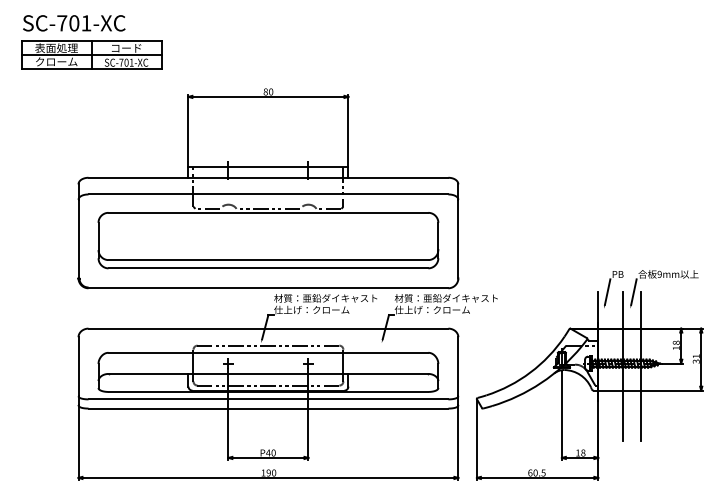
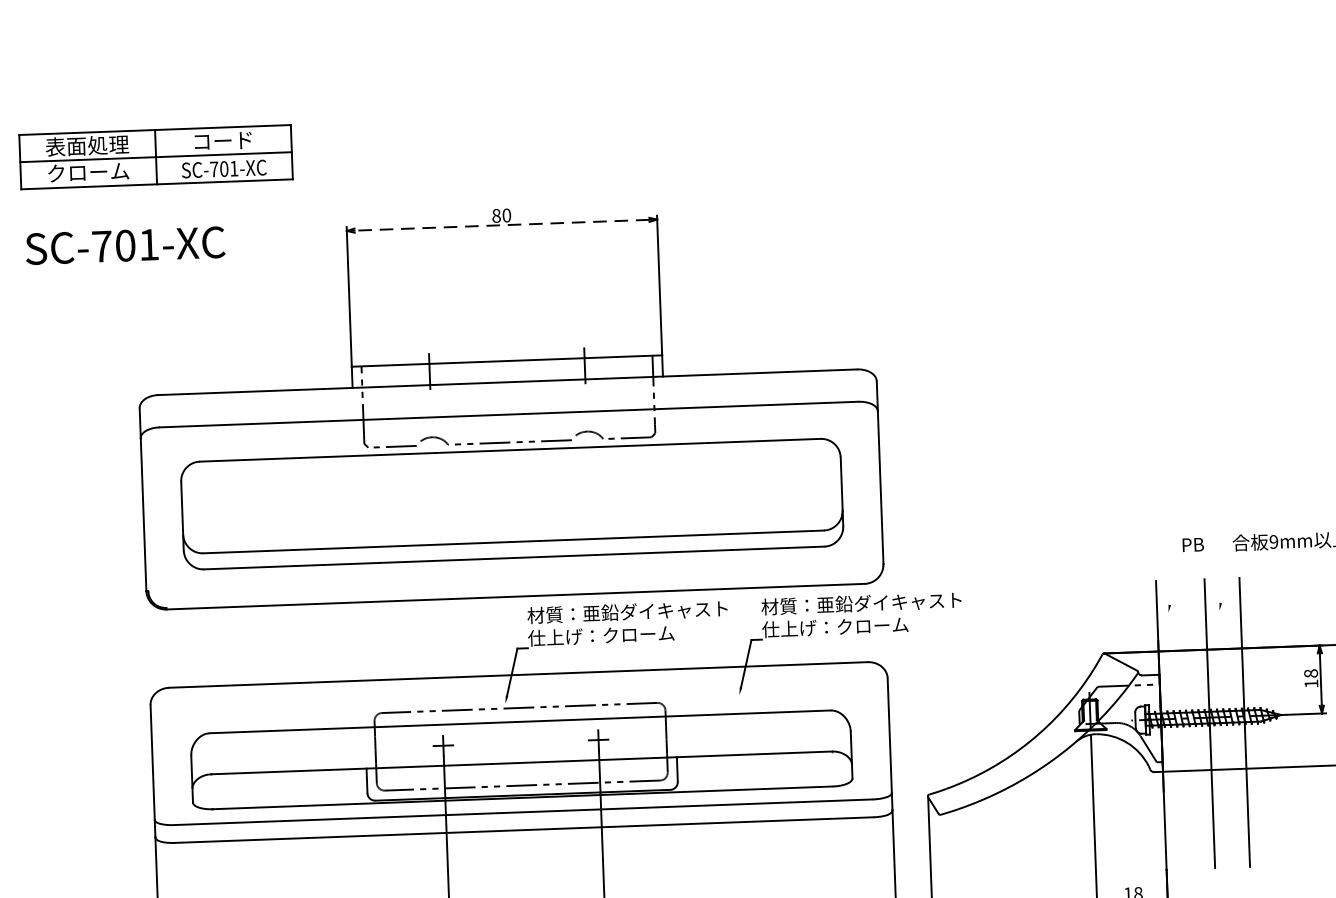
text: (74, 23) -> (125, 246), moved
line: (268, 96) -> (502, 224), solid -> dashed
line: (607, 291) -> (1173, 578), removed
line: (633, 291) -> (1224, 576), removed

